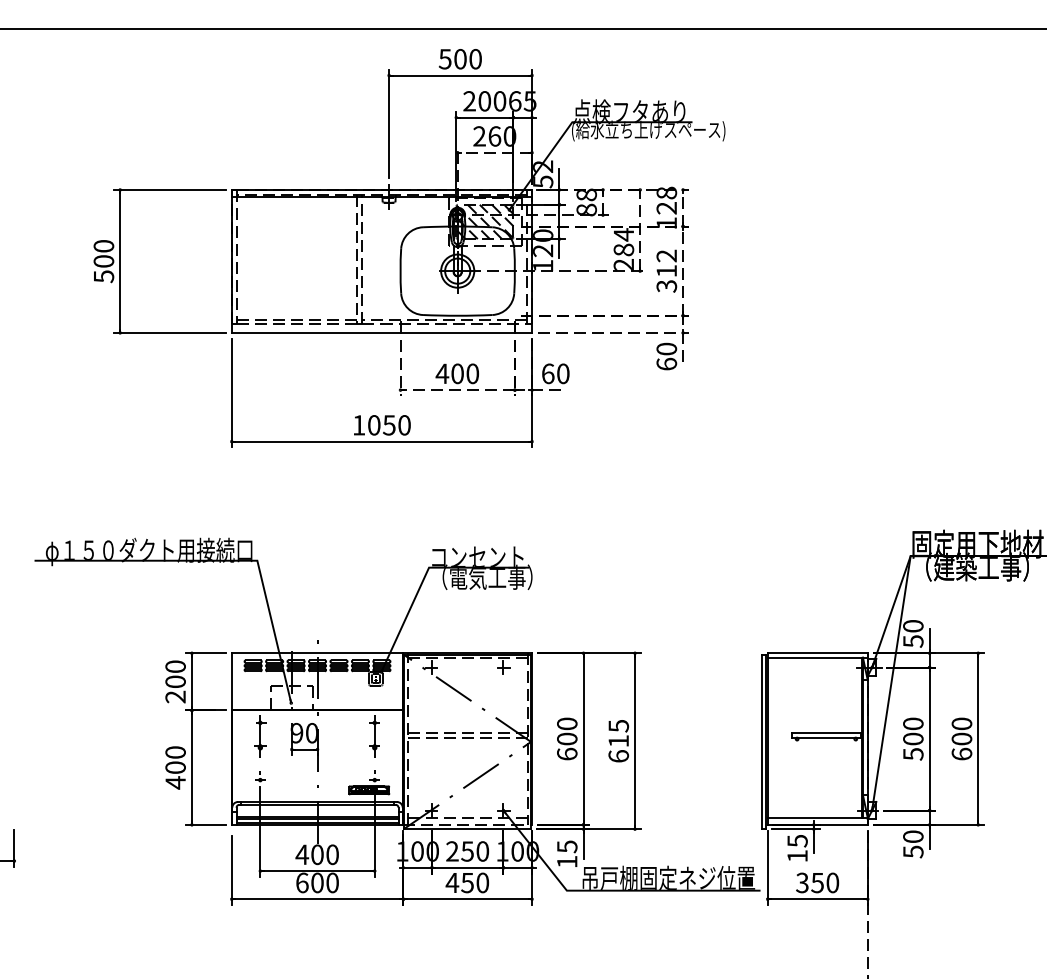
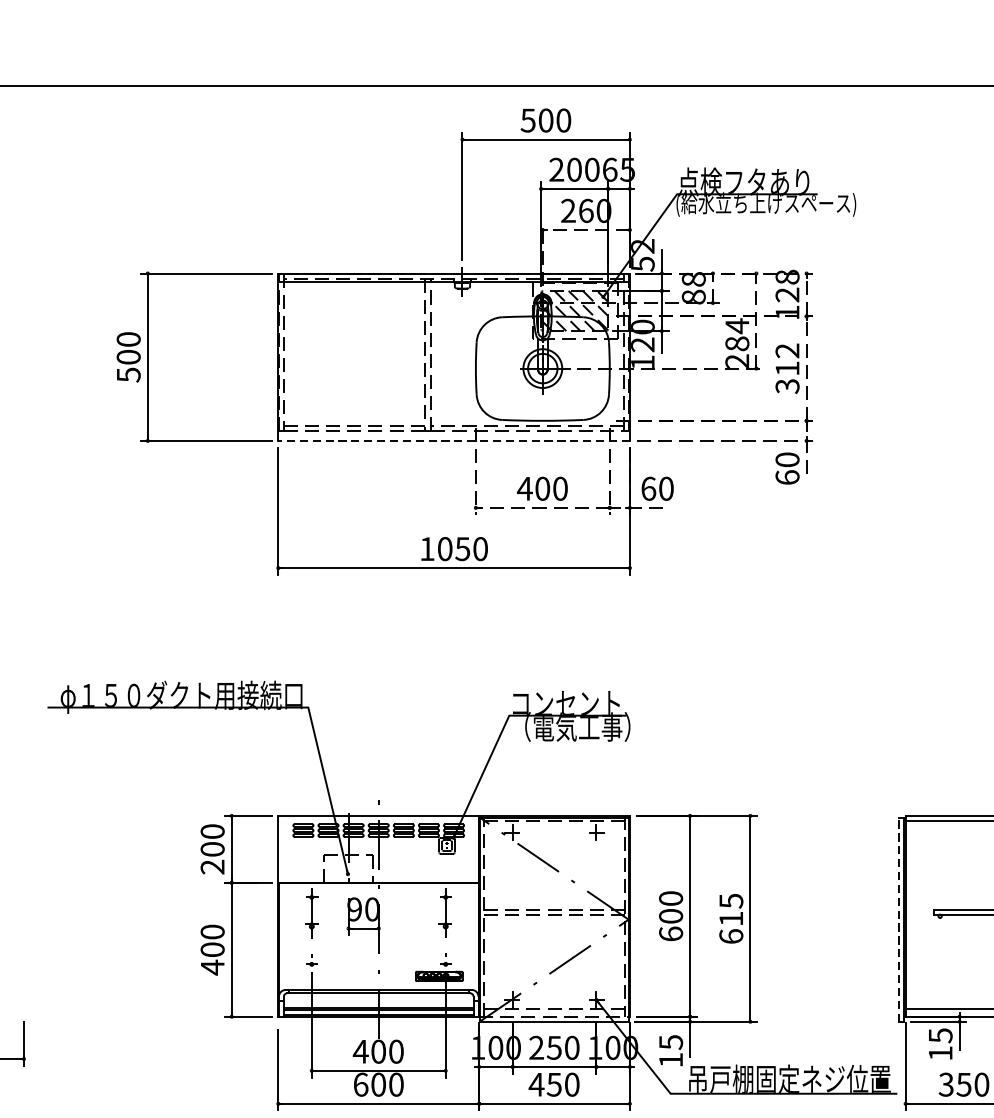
line: (381, 332) -> (453, 440), solid -> dashed
line: (761, 741) -> (898, 919), solid -> dashed

